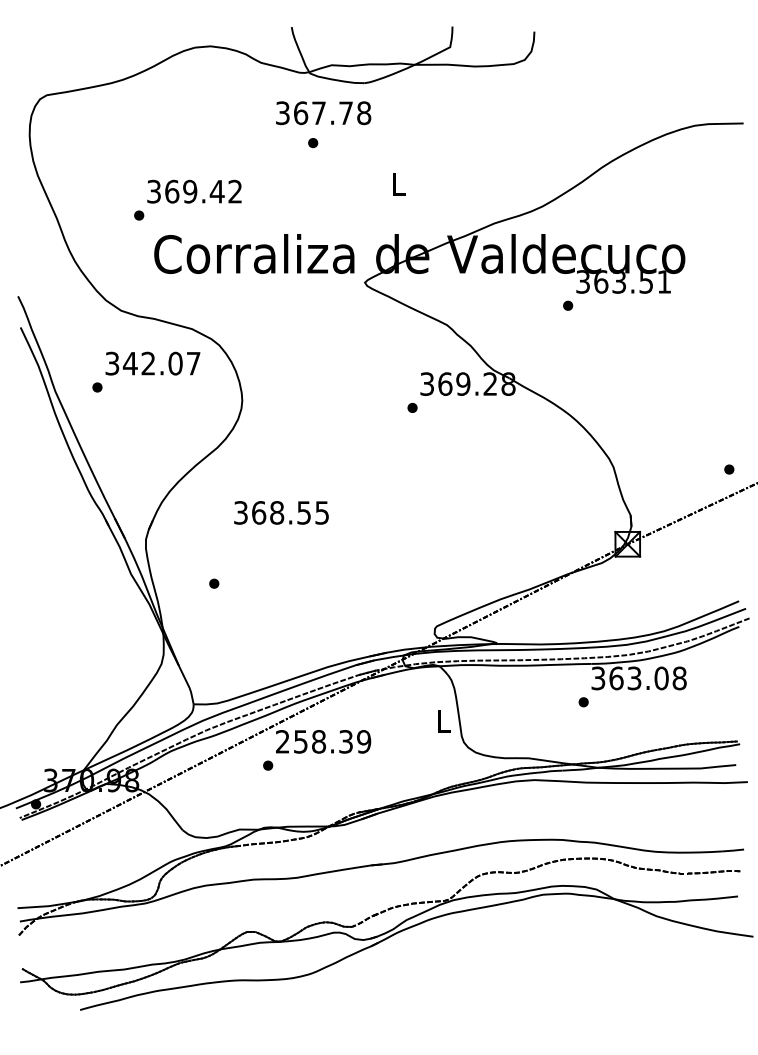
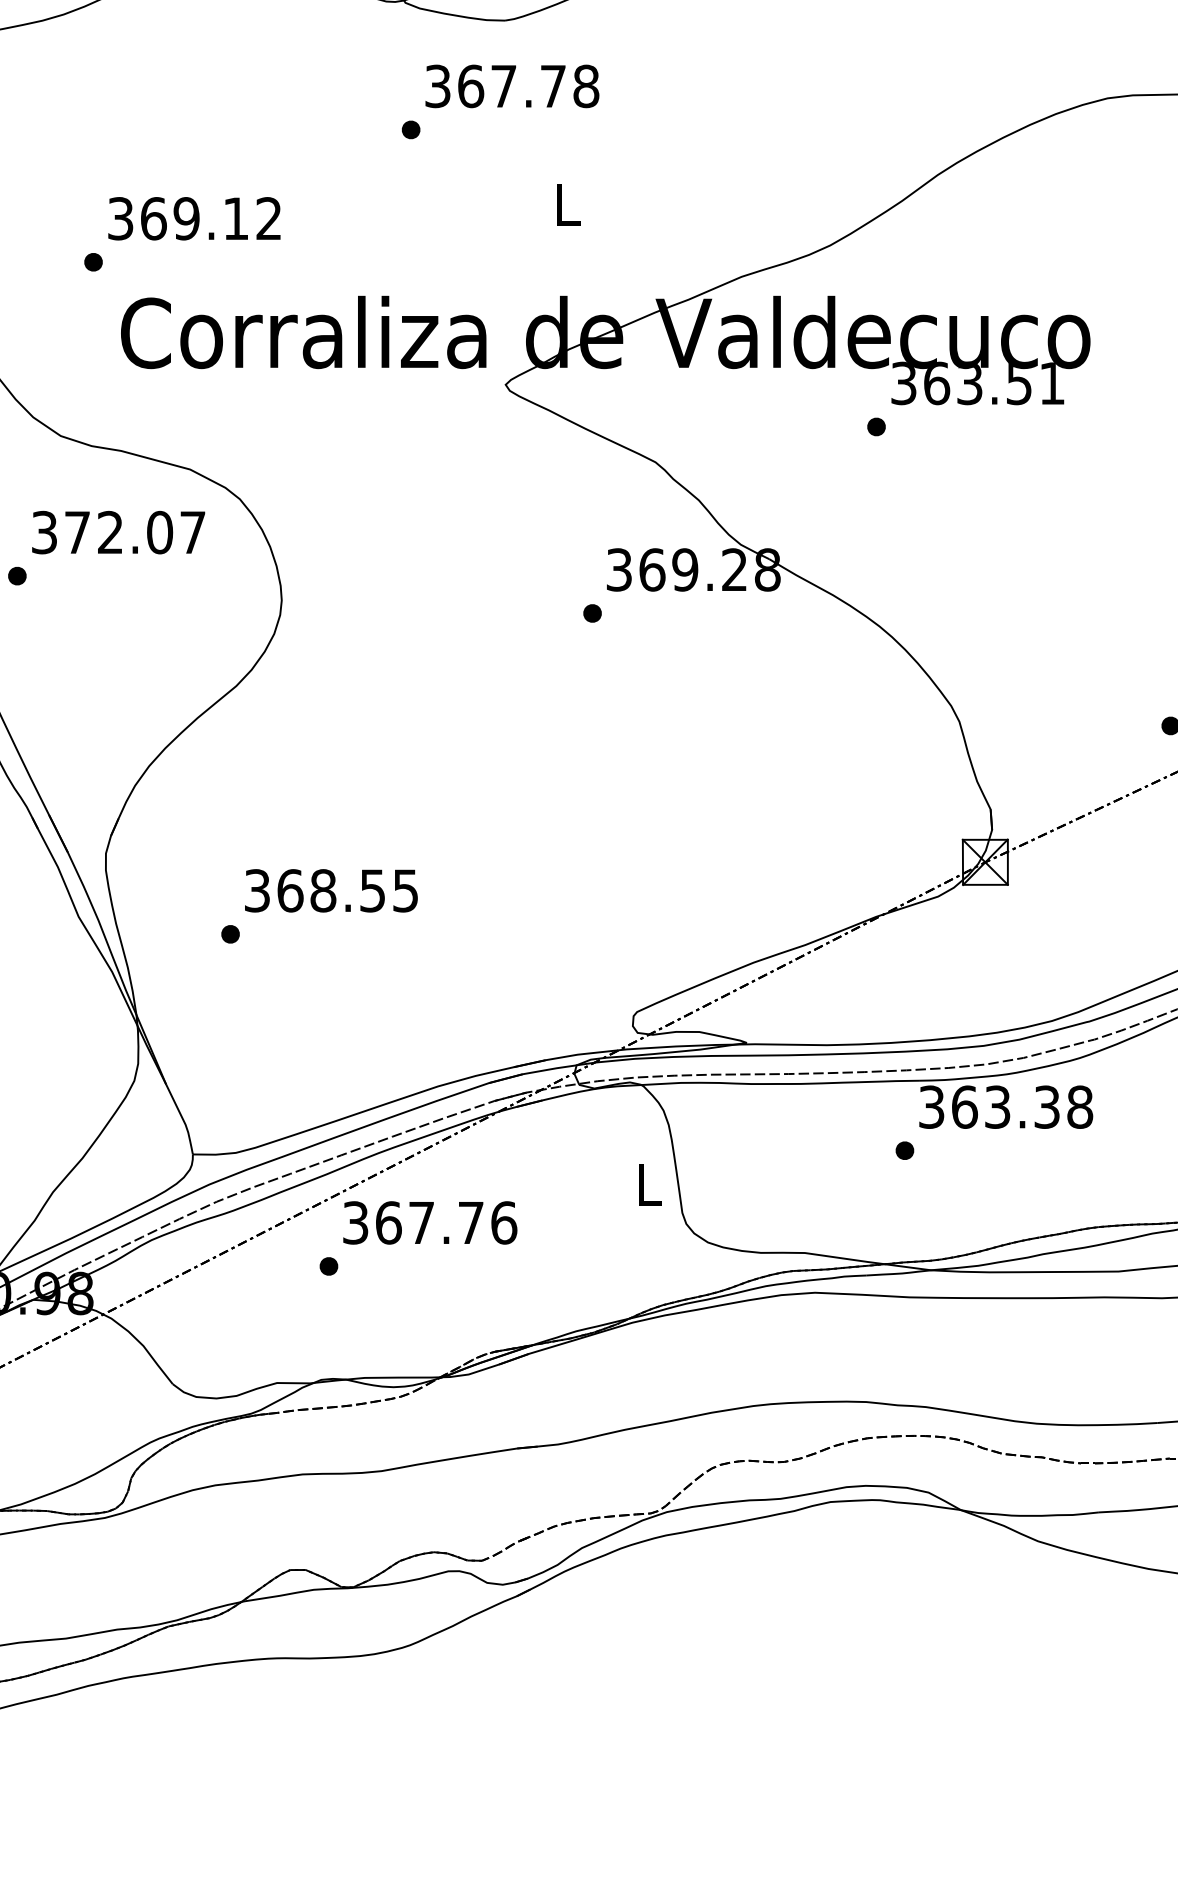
text: (323, 113) -> (512, 86), moved
text: (216, 191) -> (234, 218), 369.42 -> 369.12
text: (129, 363) -> (75, 532), 342.07 -> 372.07
text: (281, 512) -> (331, 890), moved
text: (661, 678) -> (1046, 1107), 363.08 -> 363.38
text: (323, 741) -> (429, 1222), 258.39 -> 367.76

